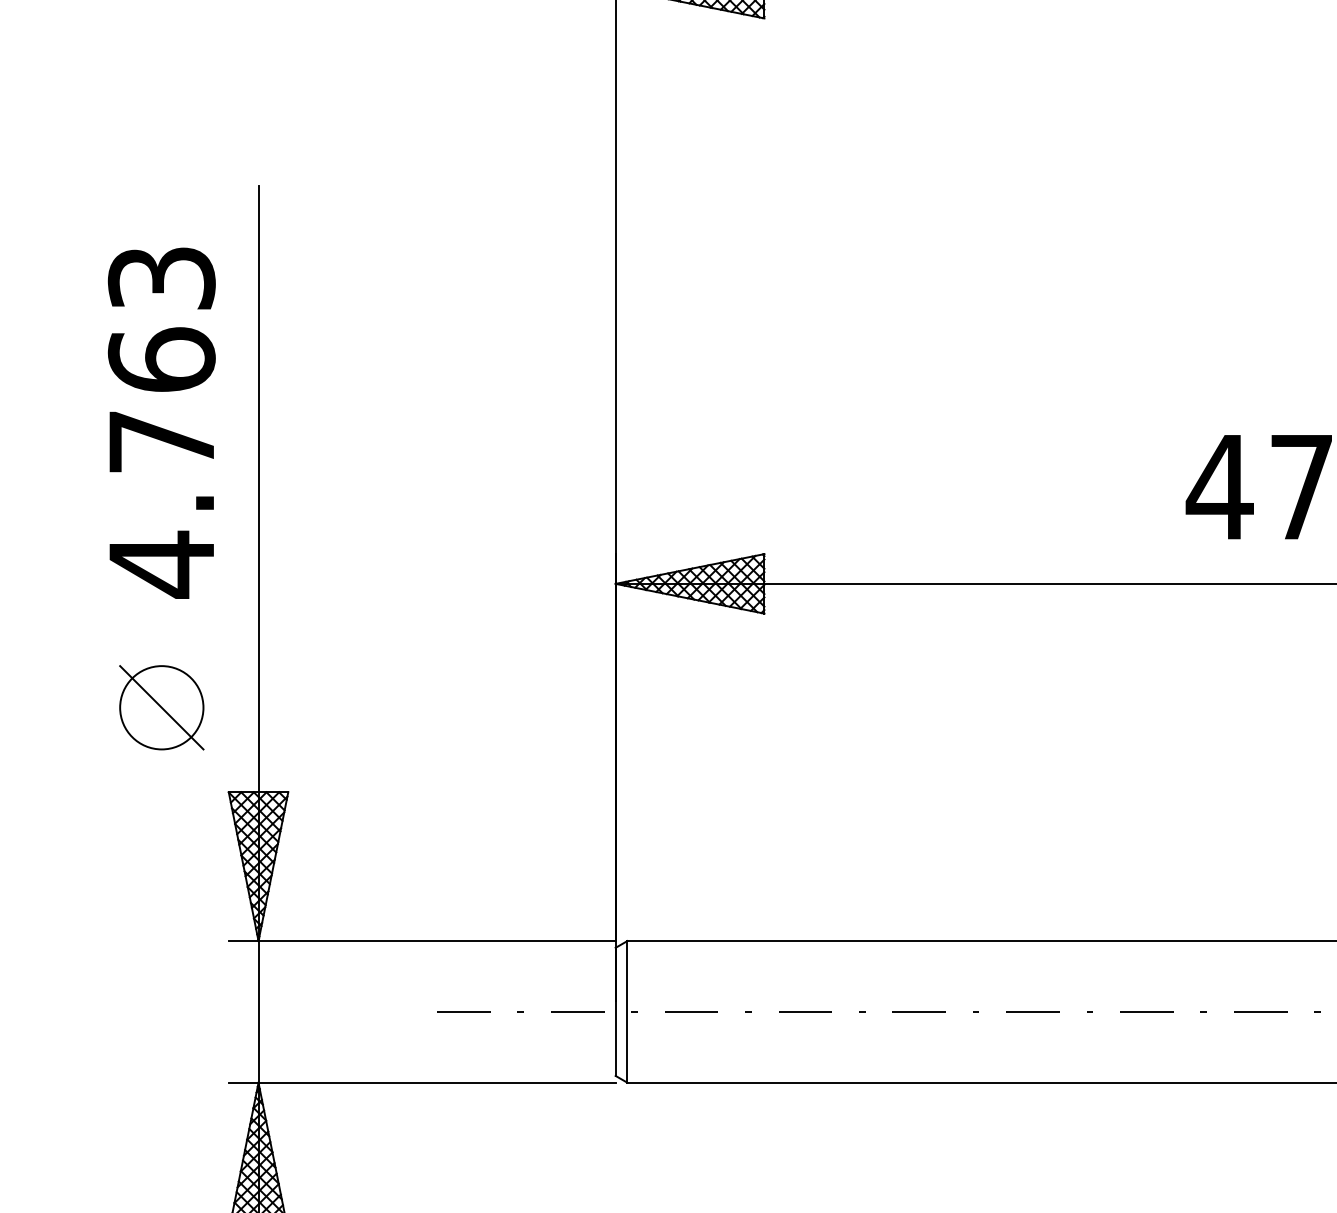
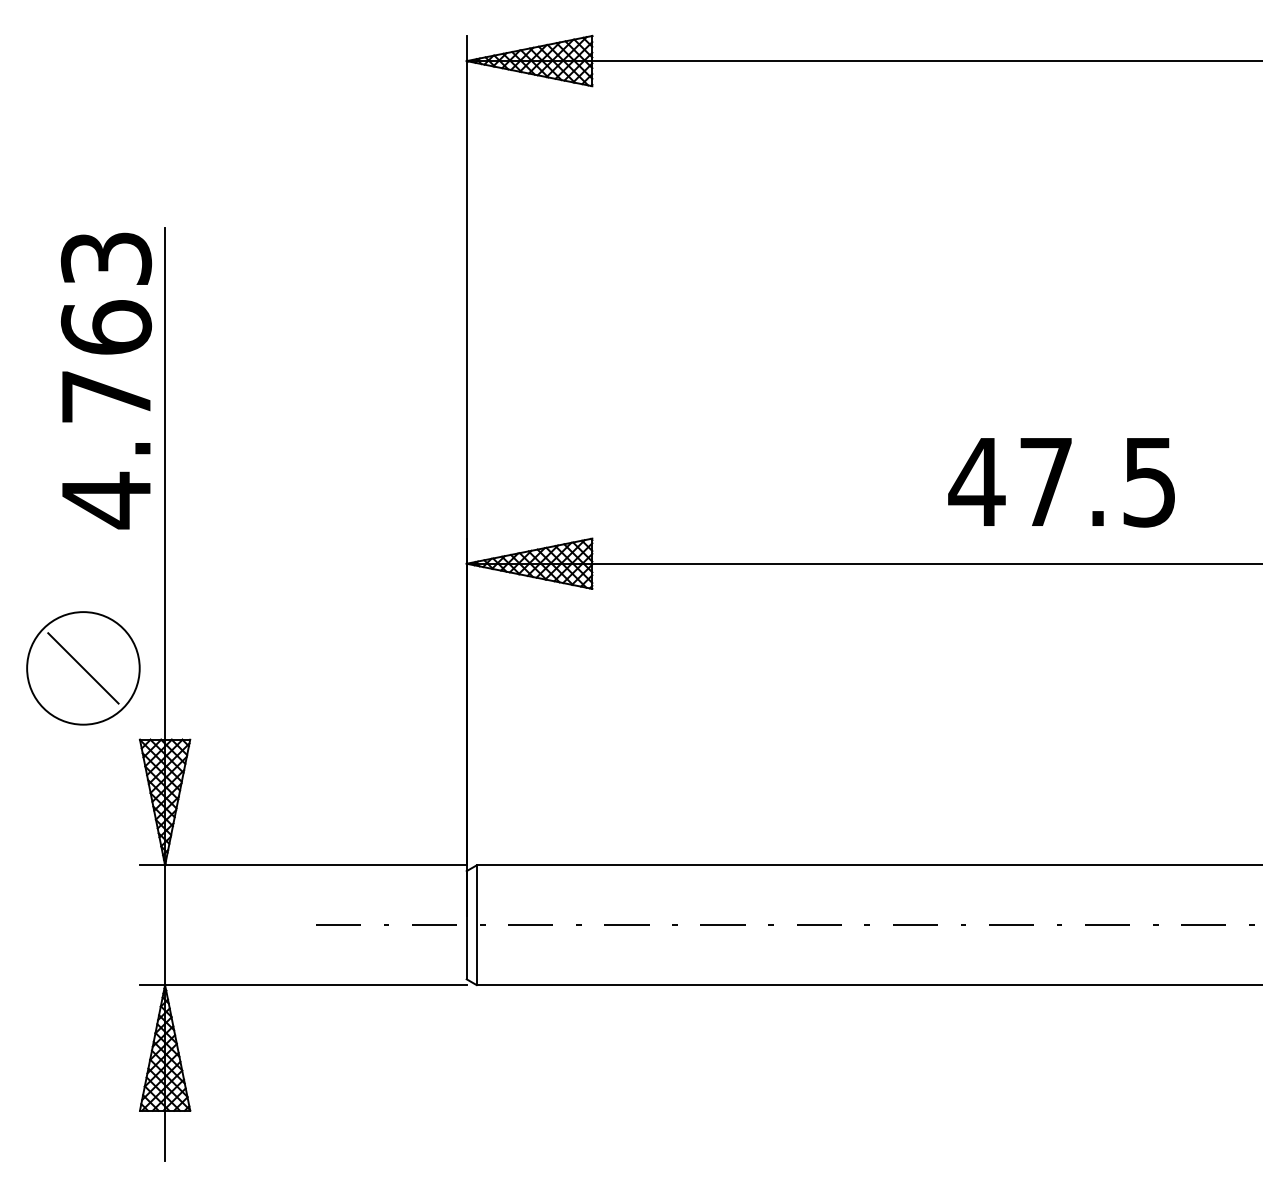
text: (160, 422) -> (105, 380), moved
circle: (161, 707) -> (83, 668), size x1.6

